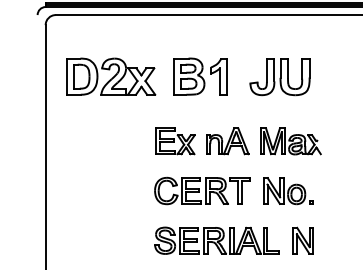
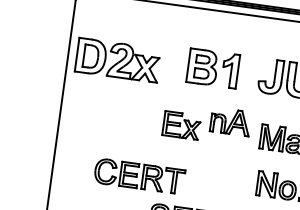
part: (111, 76) -> (118, 60), moved
part: (227, 141) -> (230, 121), moved
part: (202, 190) -> (139, 175), moved

